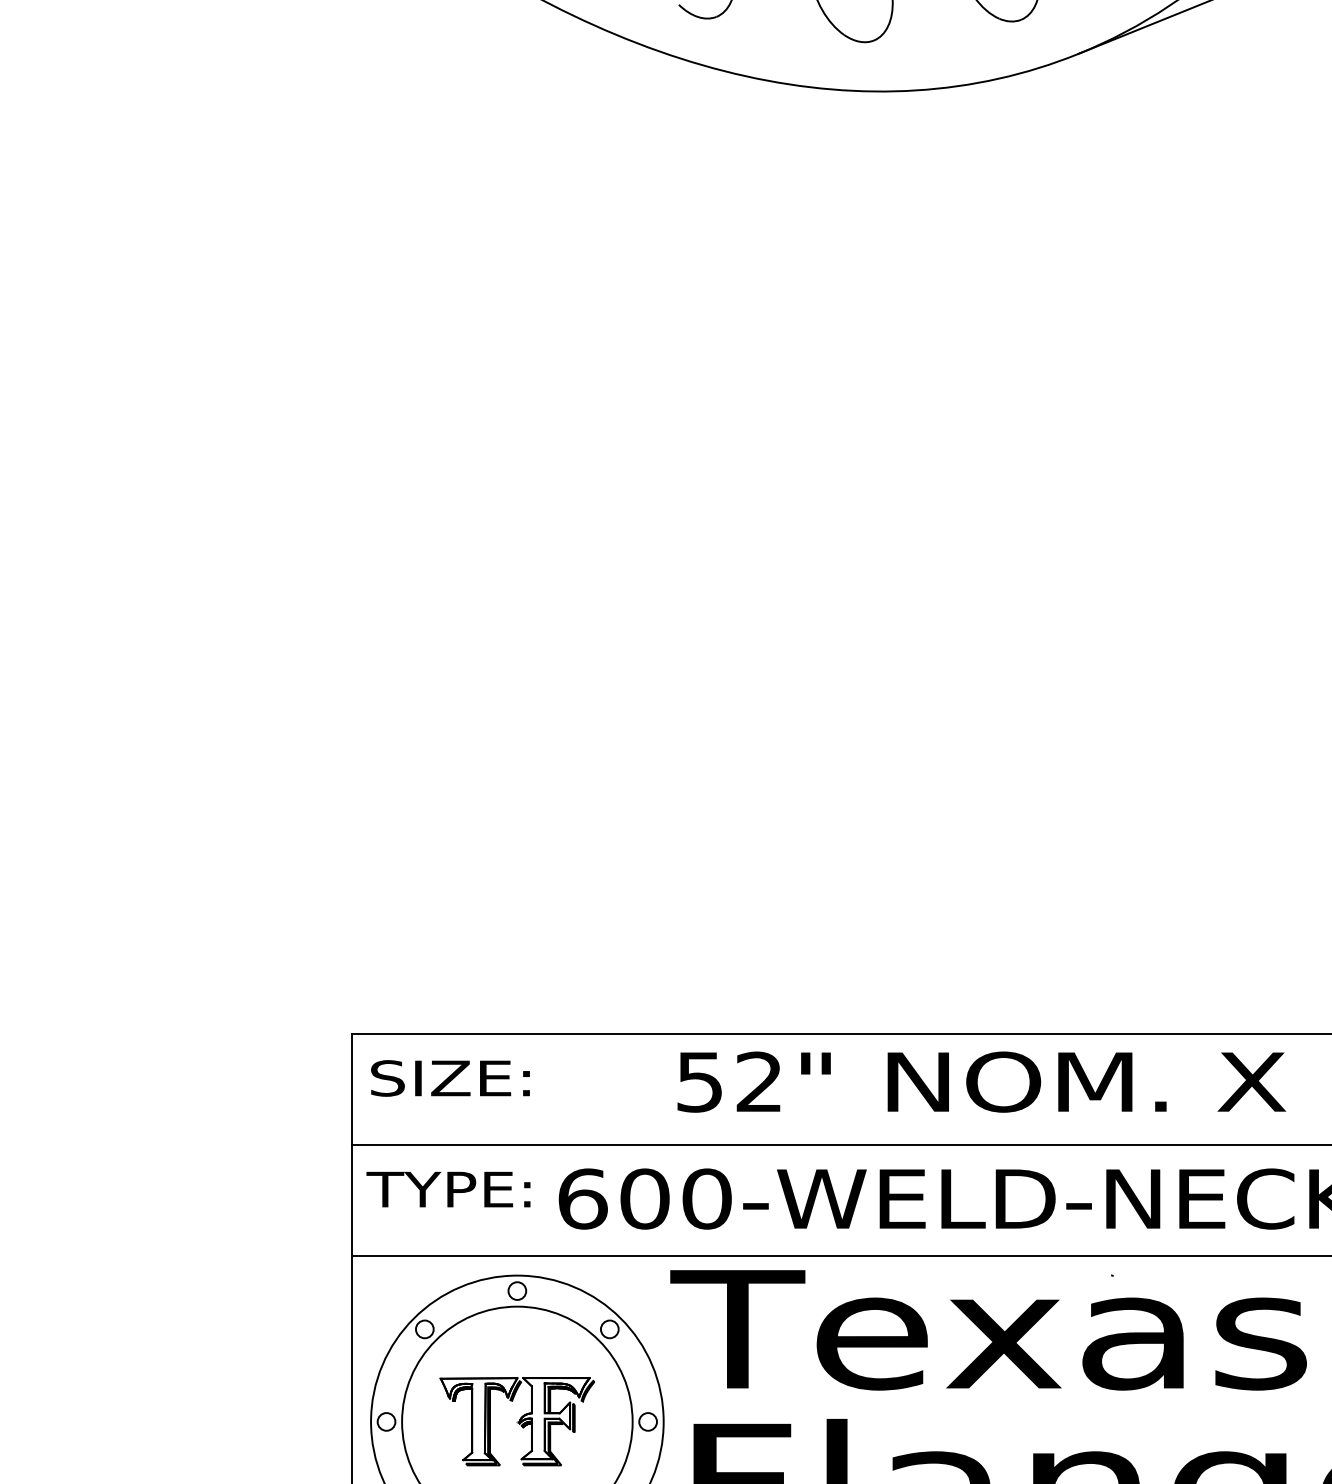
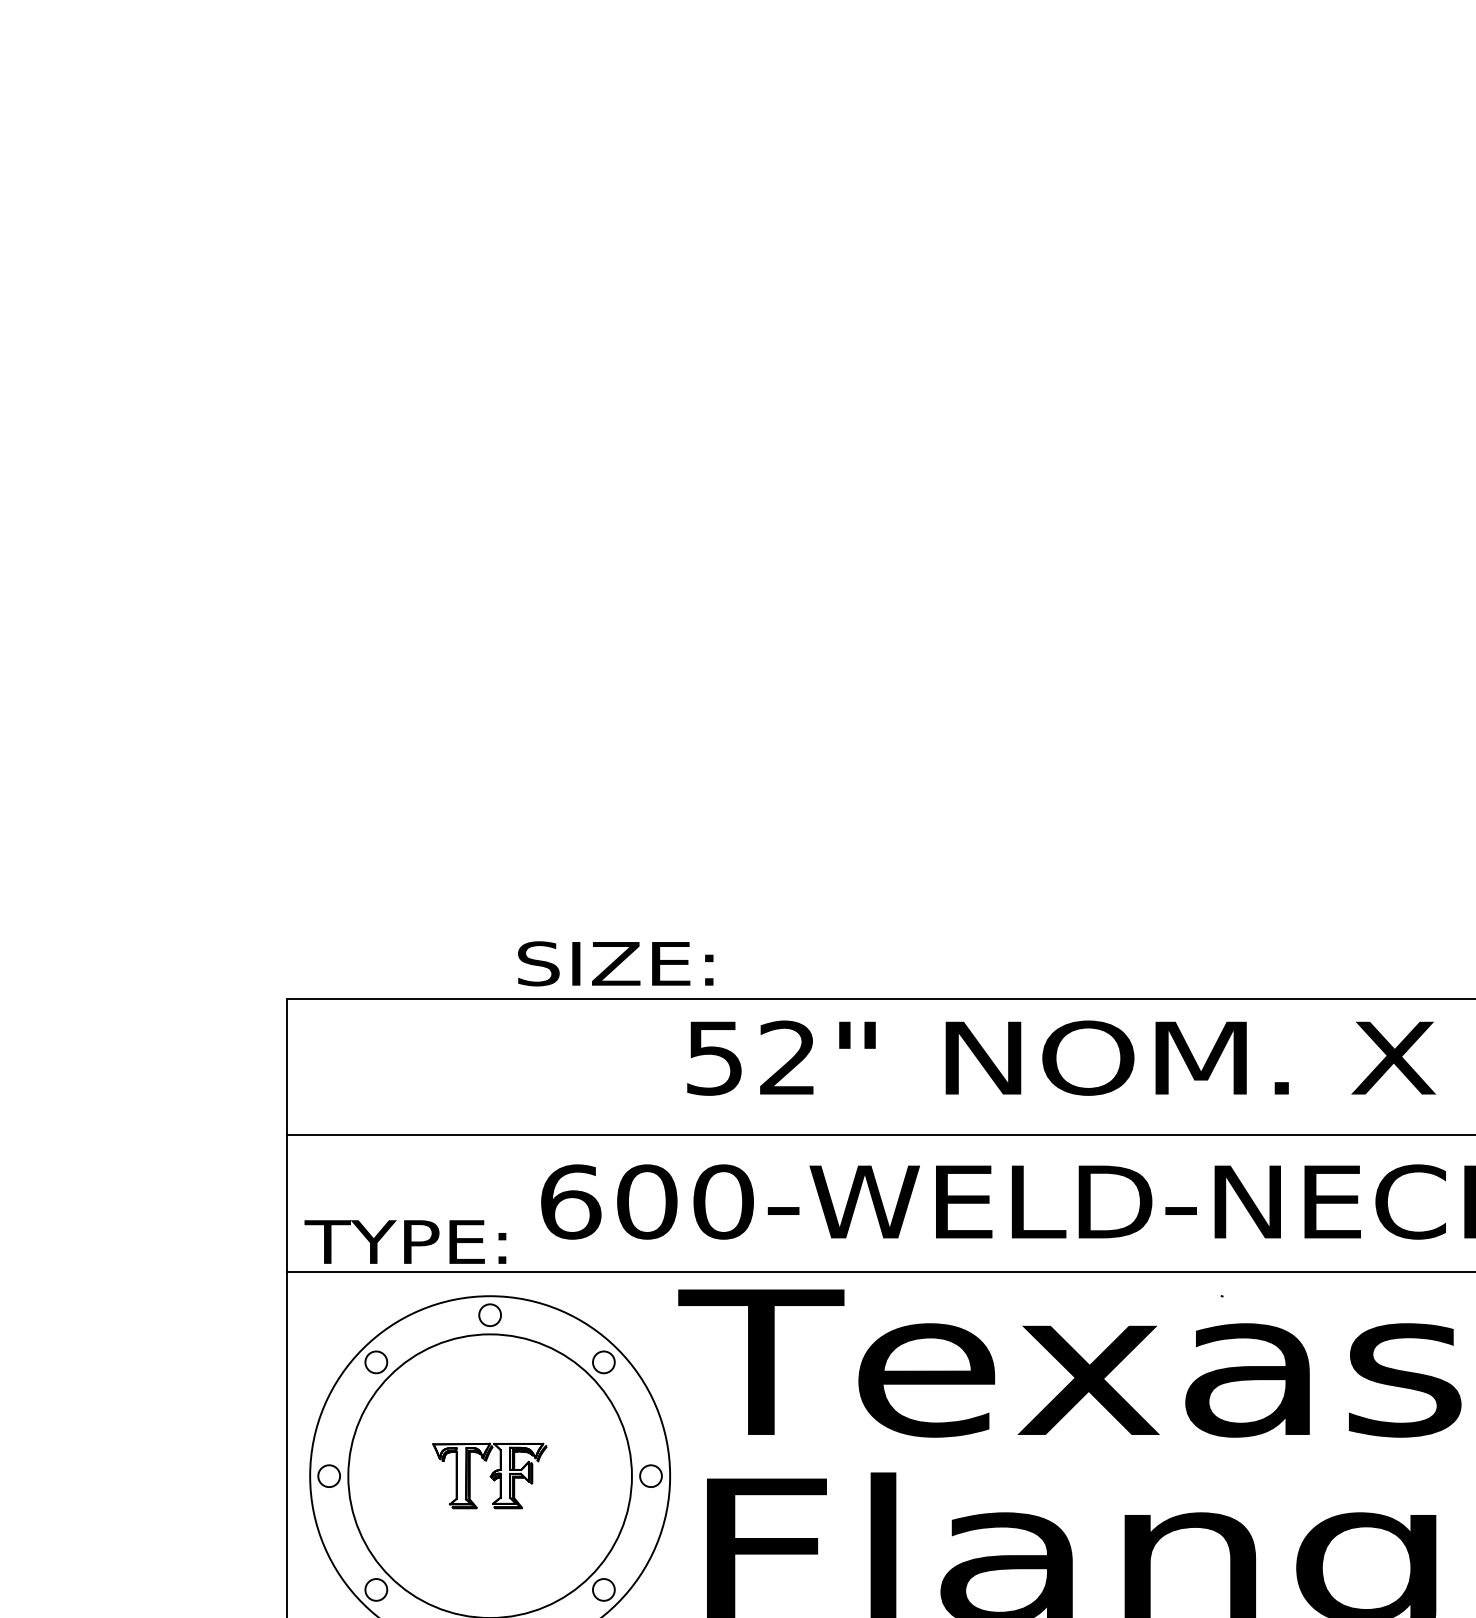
text: (450, 1078) -> (615, 963), moved
text: (448, 1189) -> (405, 1241), moved
part: (516, 1421) -> (489, 1475), size x0.6

